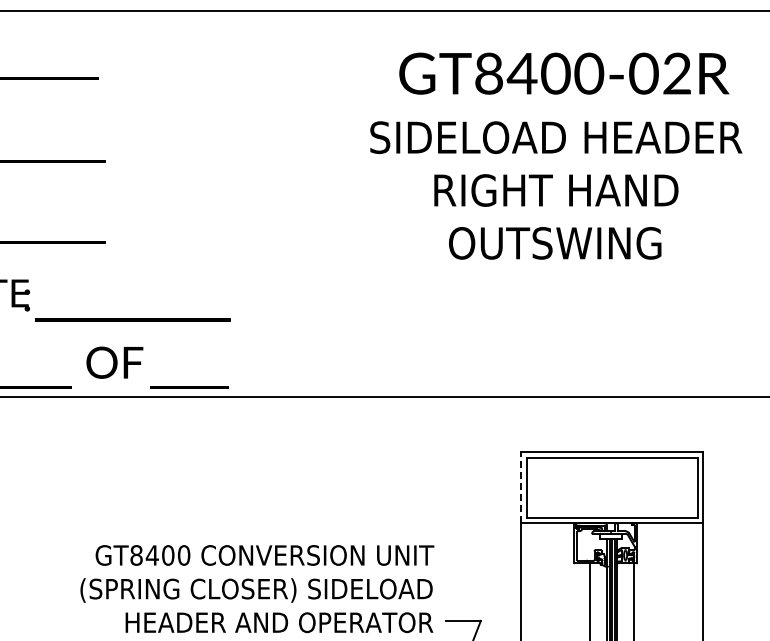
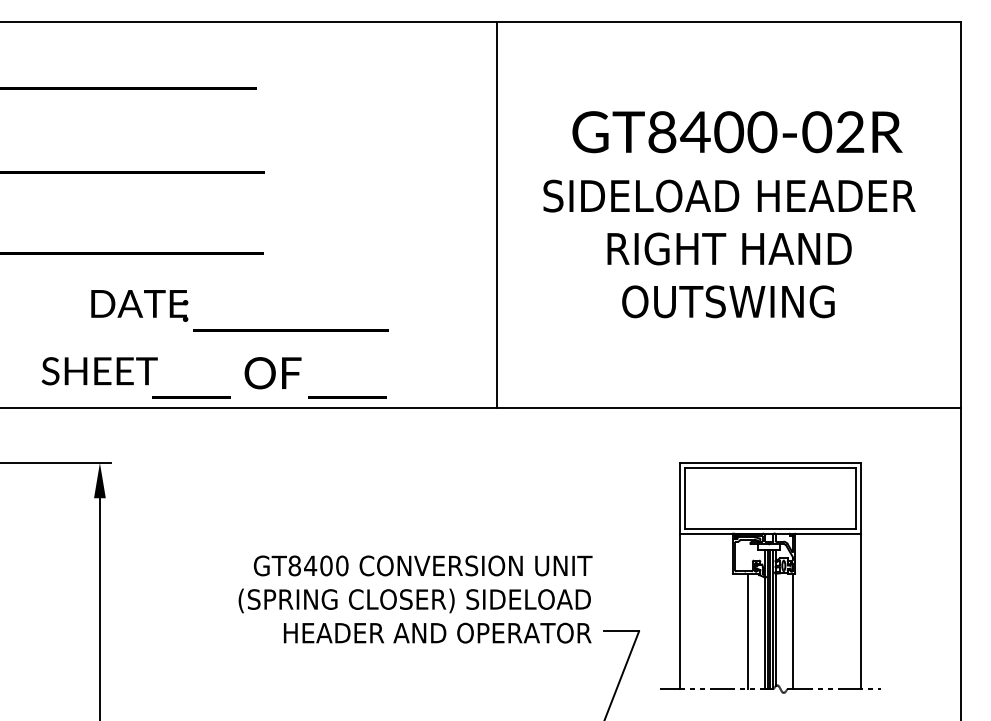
text: (556, 156) -> (729, 214), moved
line: (338, 204) -> (496, 214), added
line: (521, 487) -> (679, 497), dashed -> solid

